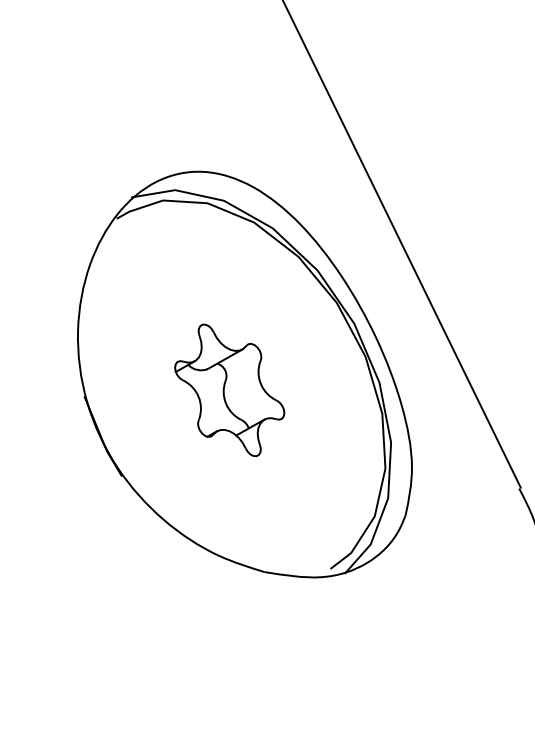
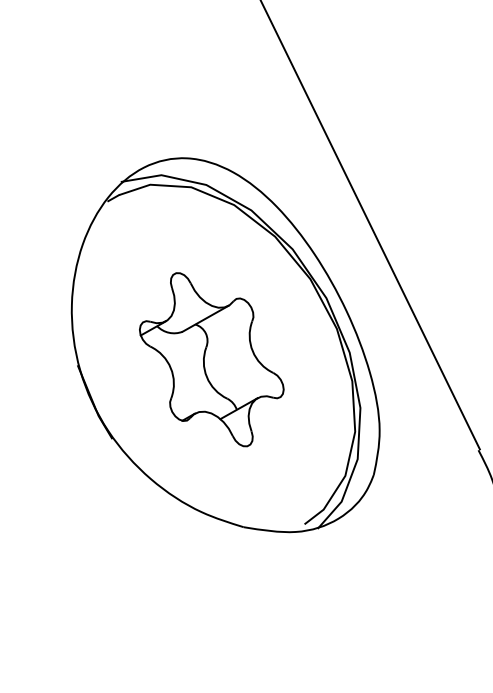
part: (229, 390) -> (211, 359), size x1.43

